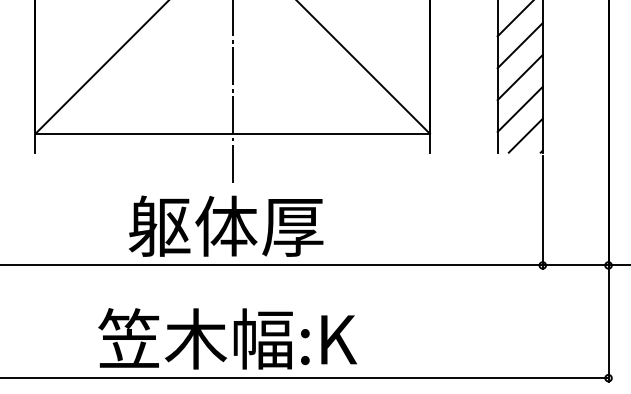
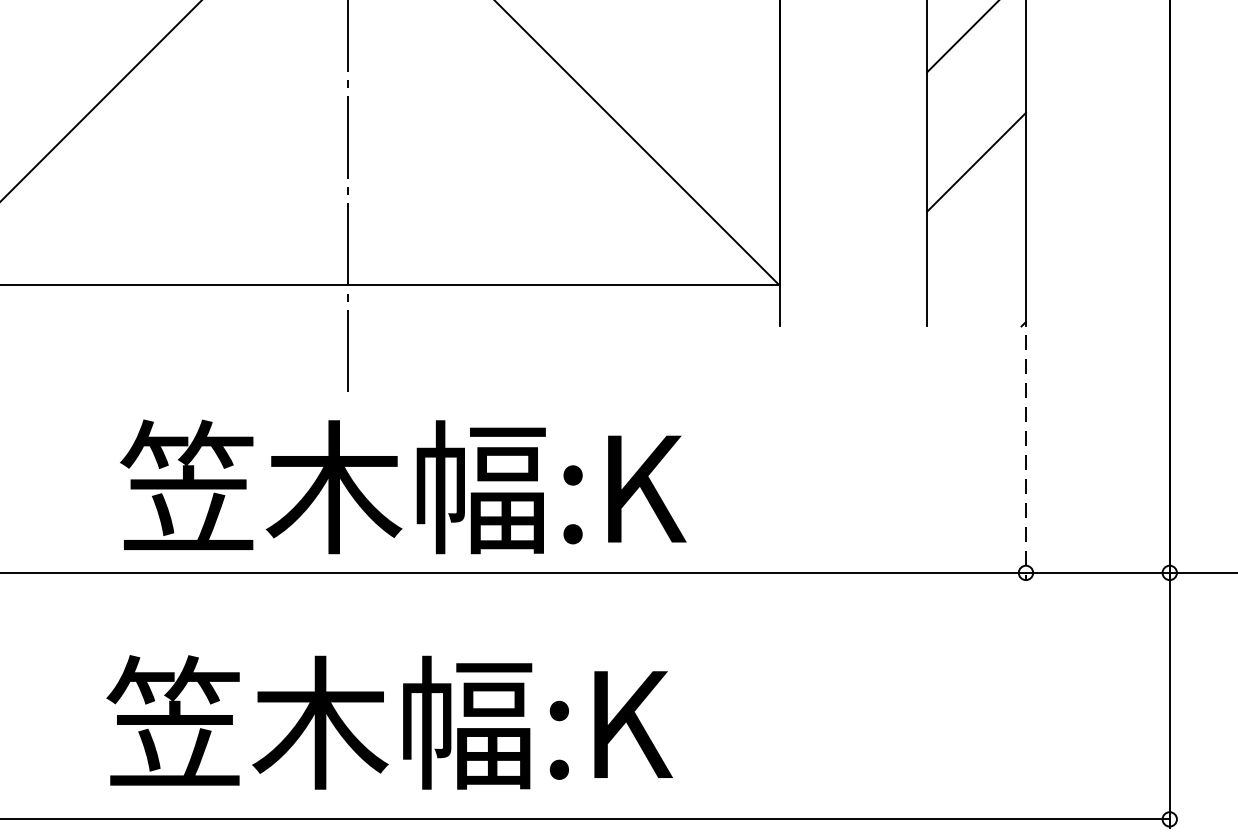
line: (519, 45) -> (975, 92), removed
line: (519, 108) -> (975, 229), removed
line: (525, 135) -> (988, 288), removed
line: (542, 213) -> (1025, 459), solid -> dashed
text: (257, 225) -> (402, 485), 躯体厚 -> 笠木幅:K
text: (227, 338) -> (389, 721), moved

